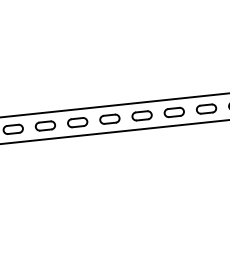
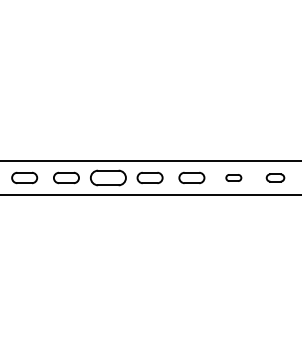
part: (206, 108) -> (275, 177), size x0.7
part: (174, 112) -> (233, 177), size x0.6
part: (77, 122) -> (107, 177), size x1.4

